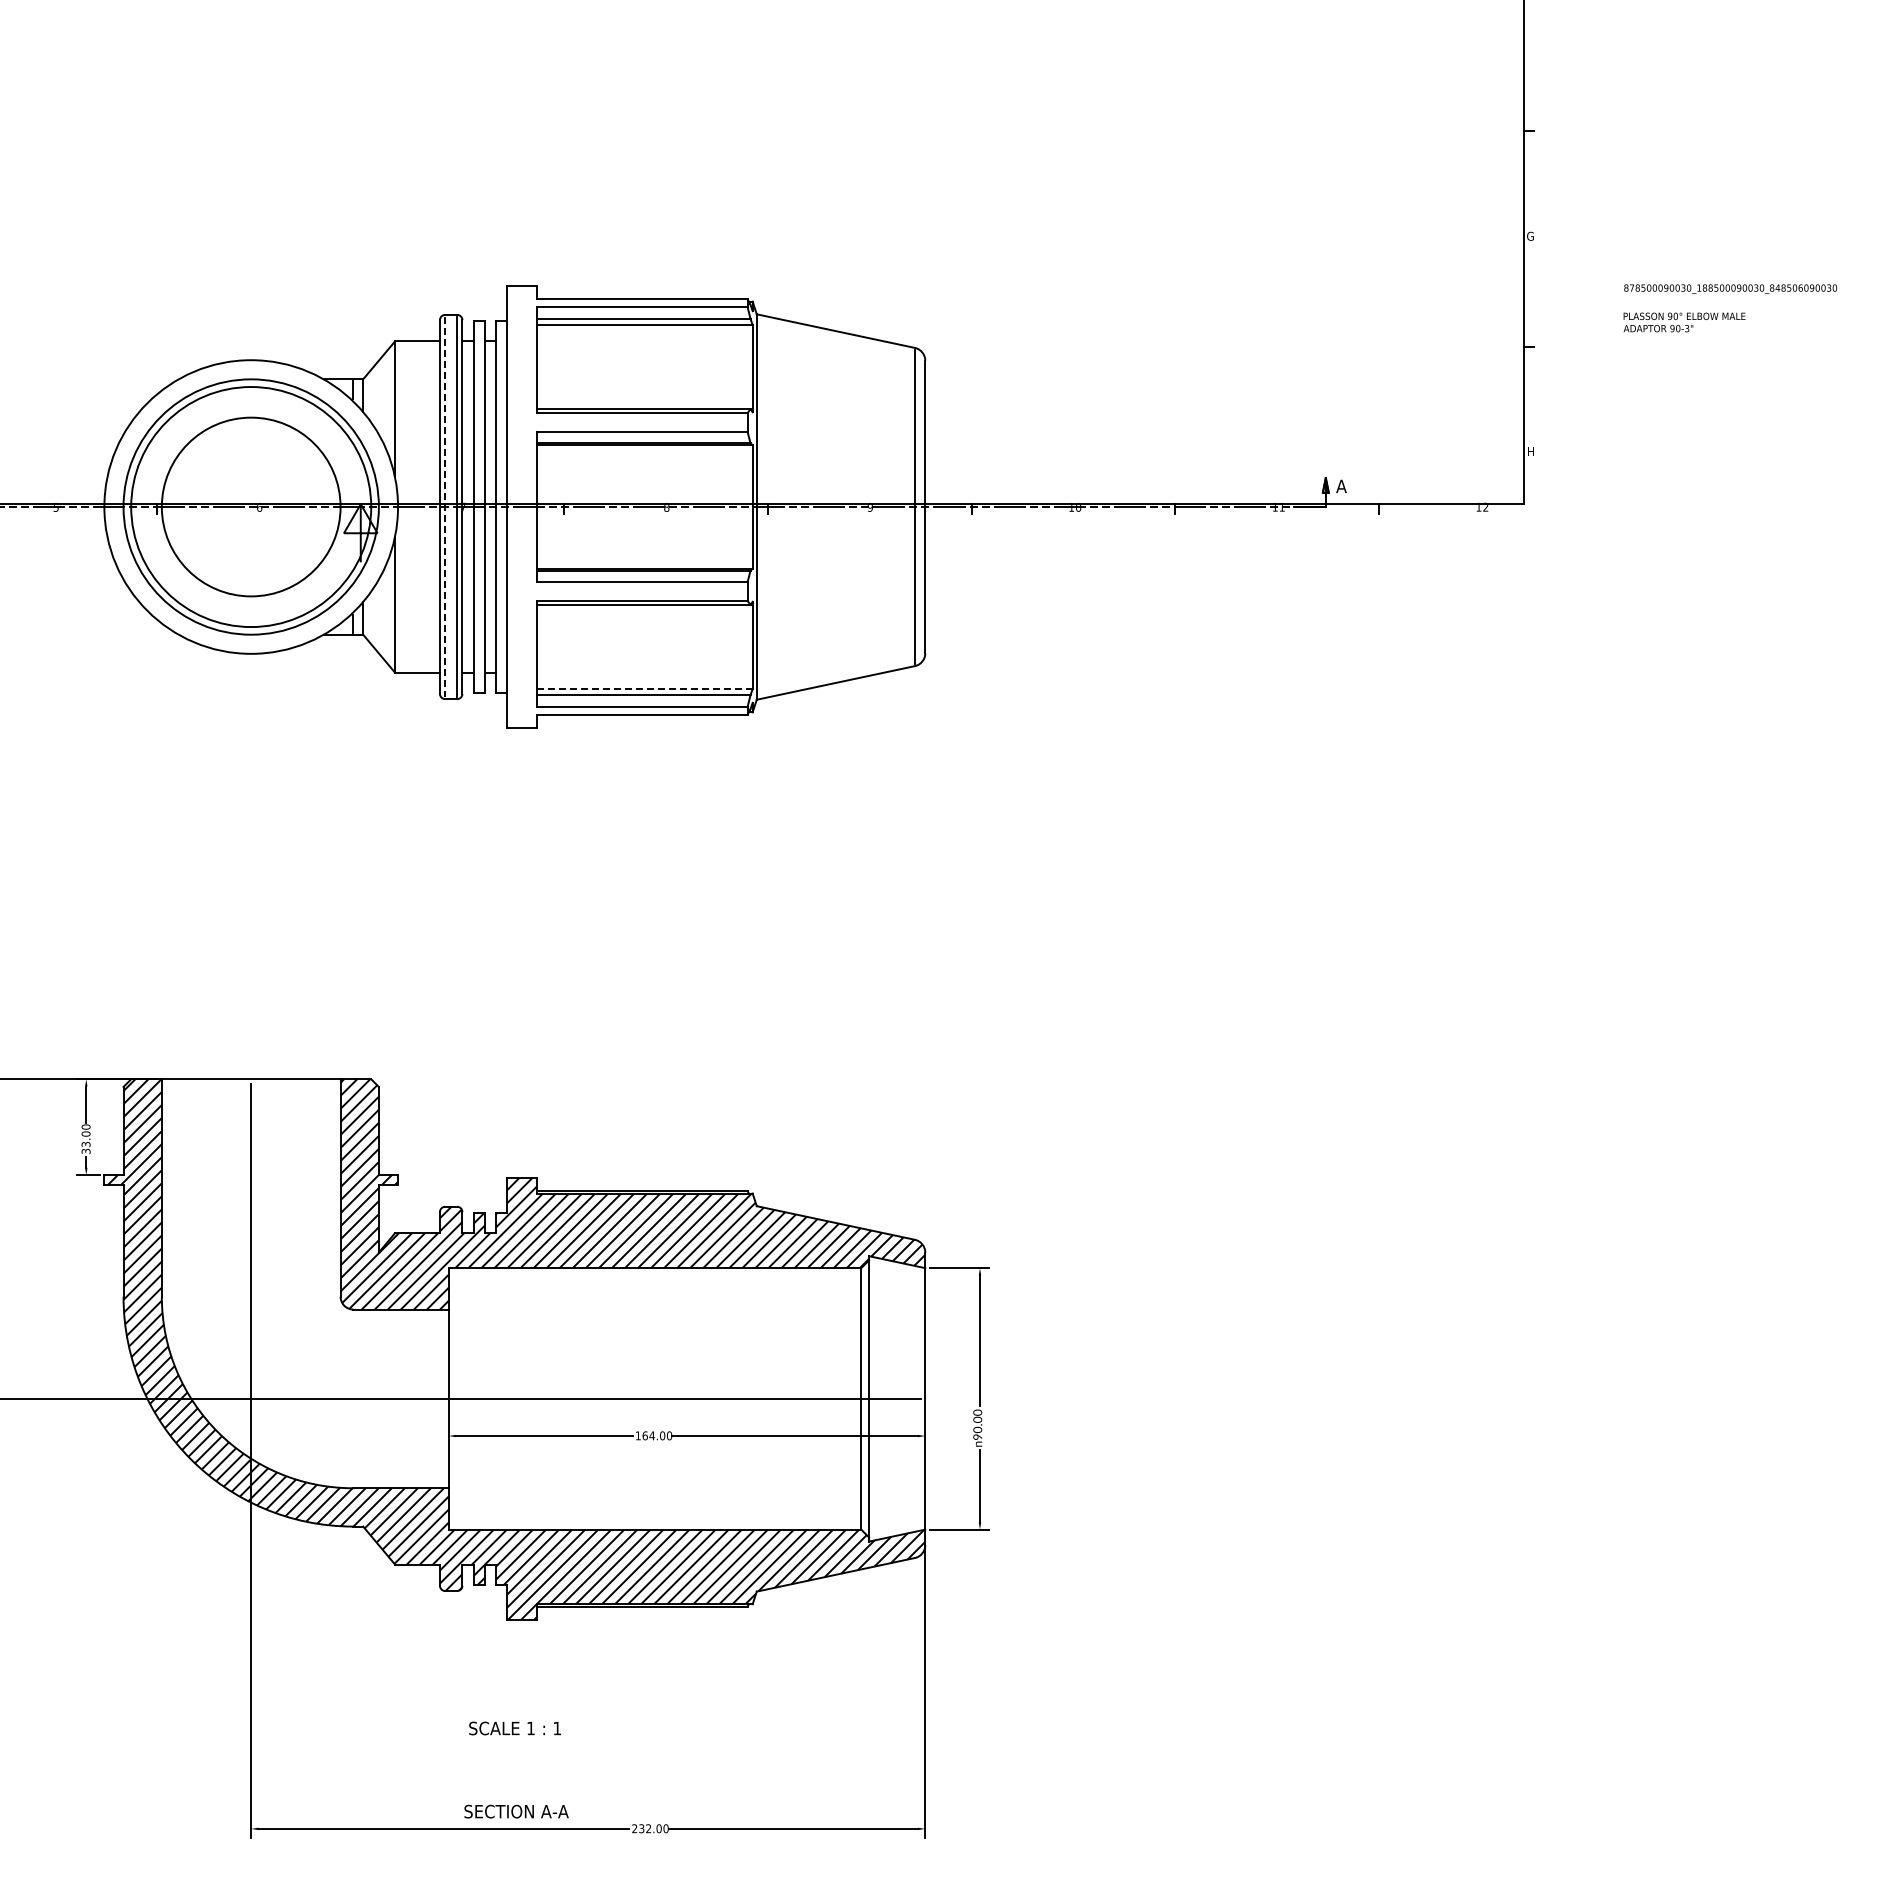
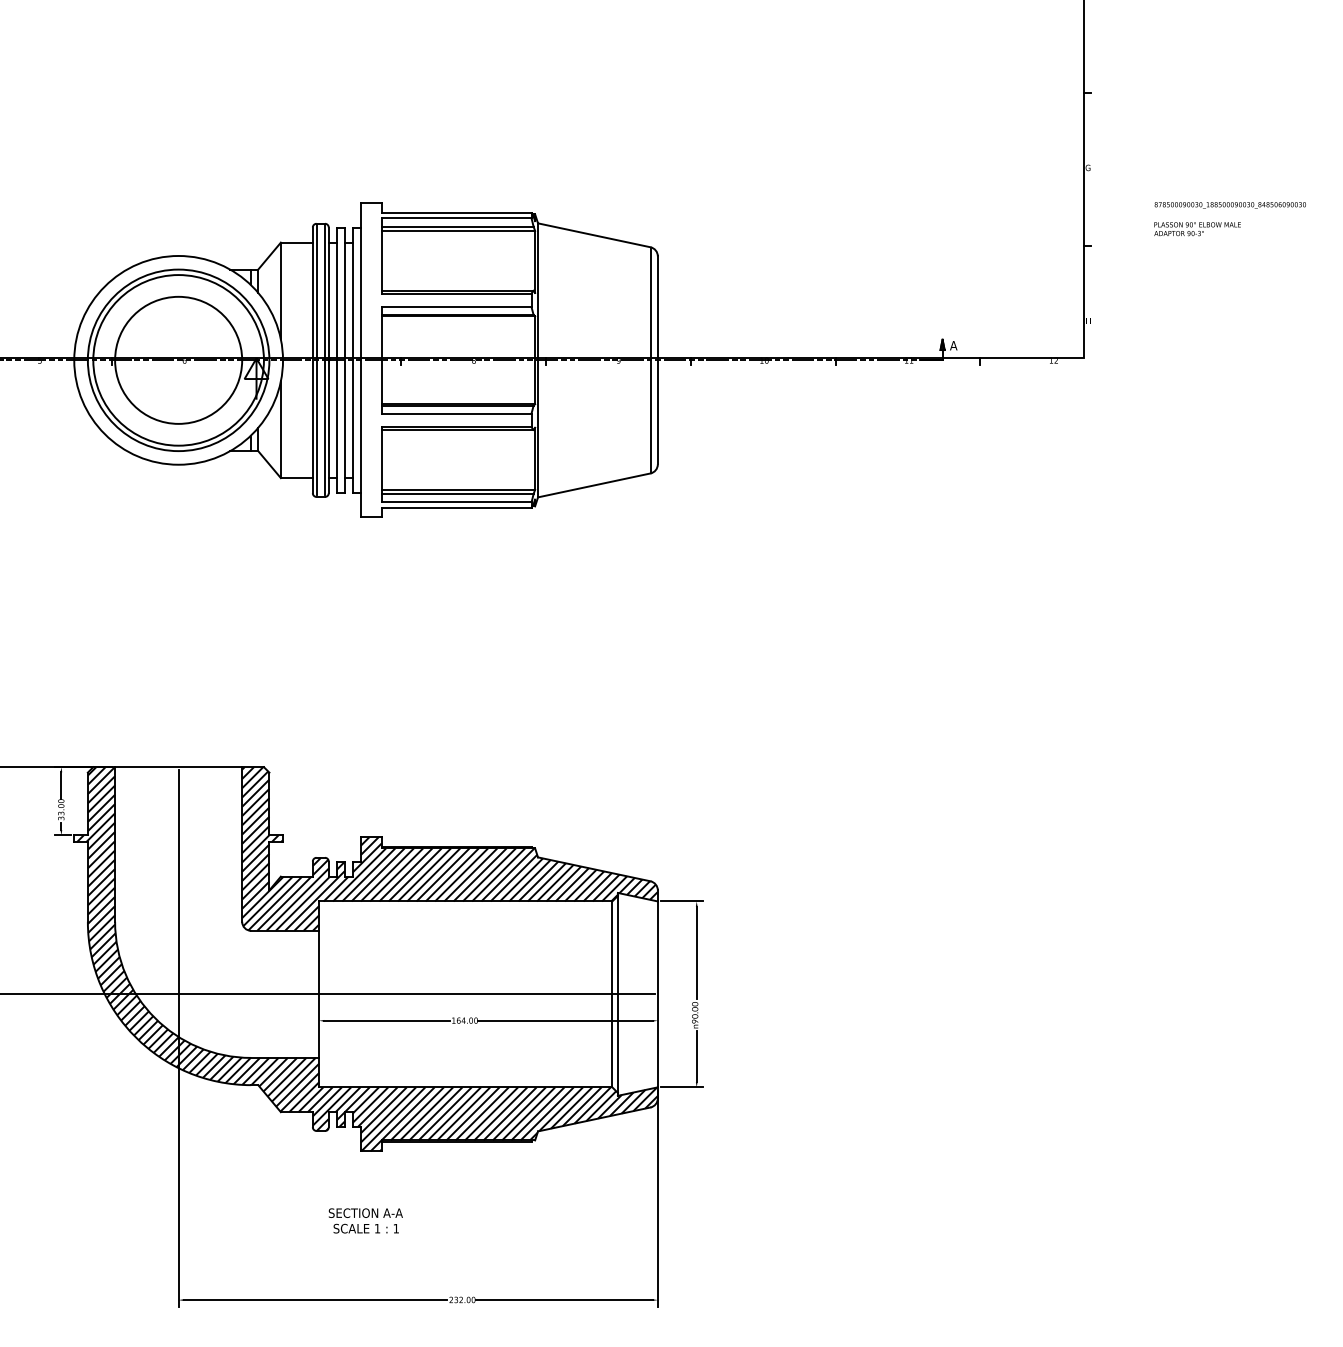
line: (445, 507) -> (316, 360), dashed -> solid
line: (644, 689) -> (458, 490), dashed -> solid
text: (516, 1811) -> (365, 1213), moved

